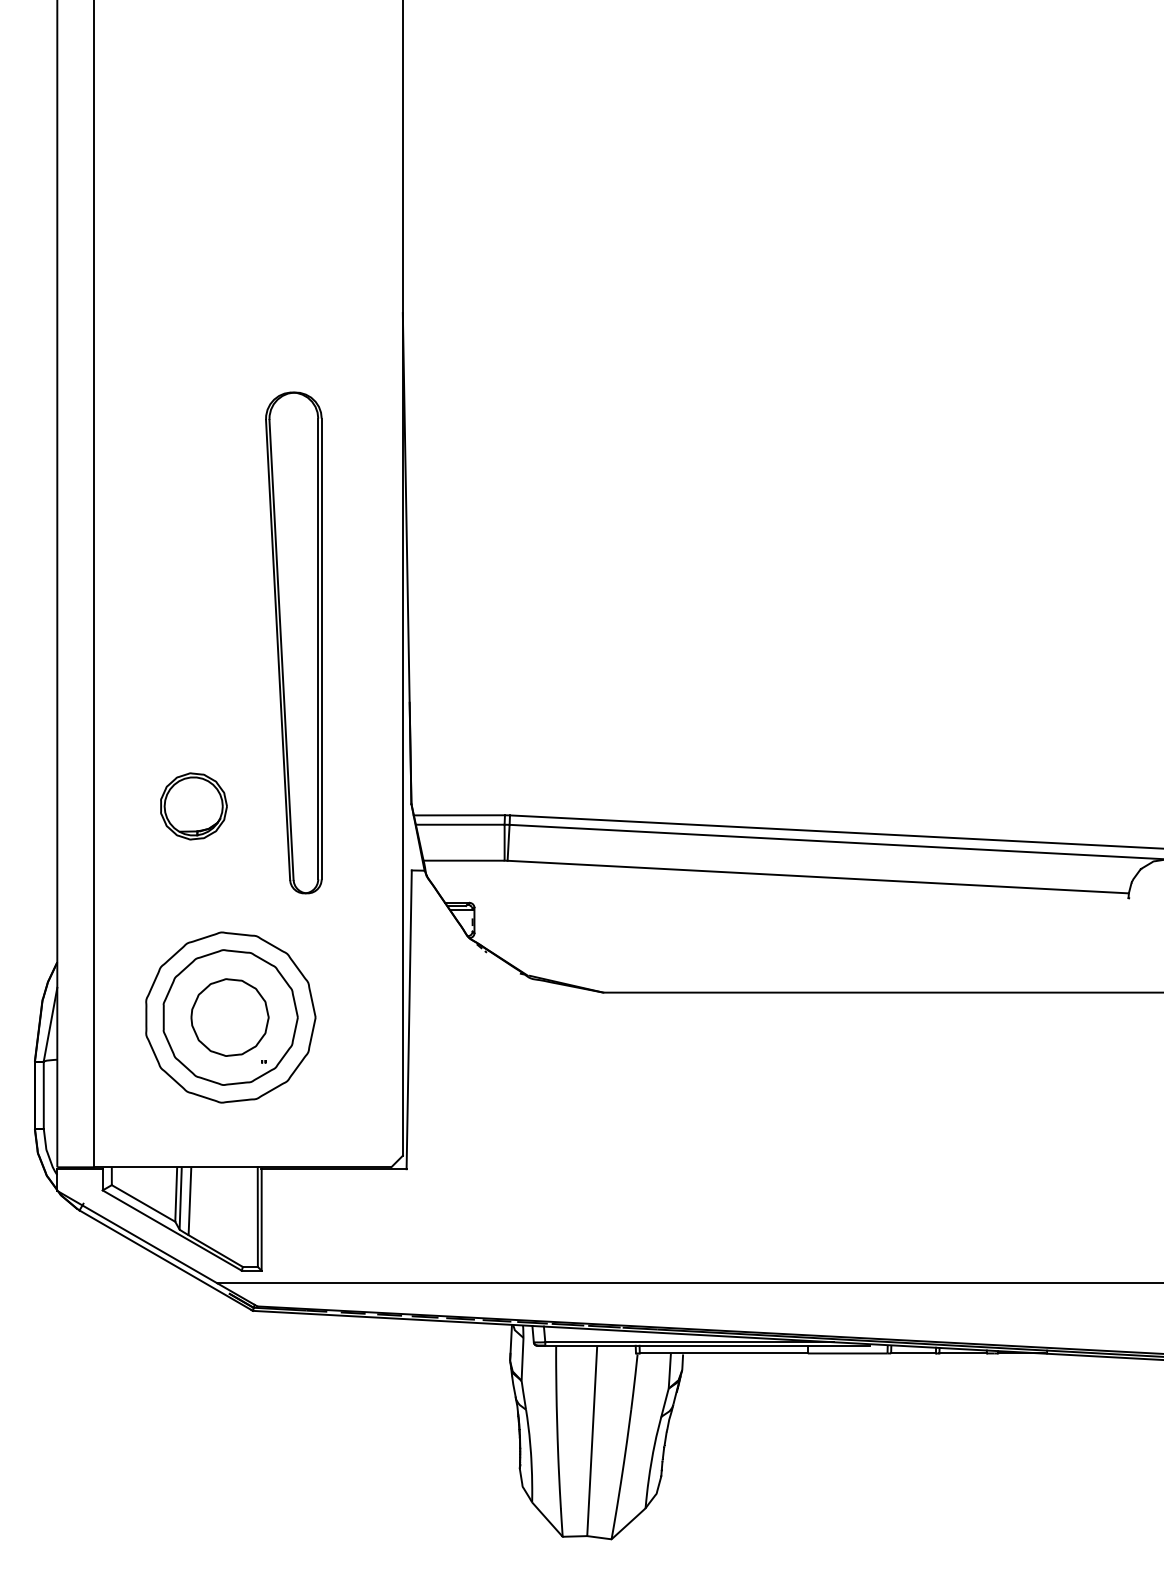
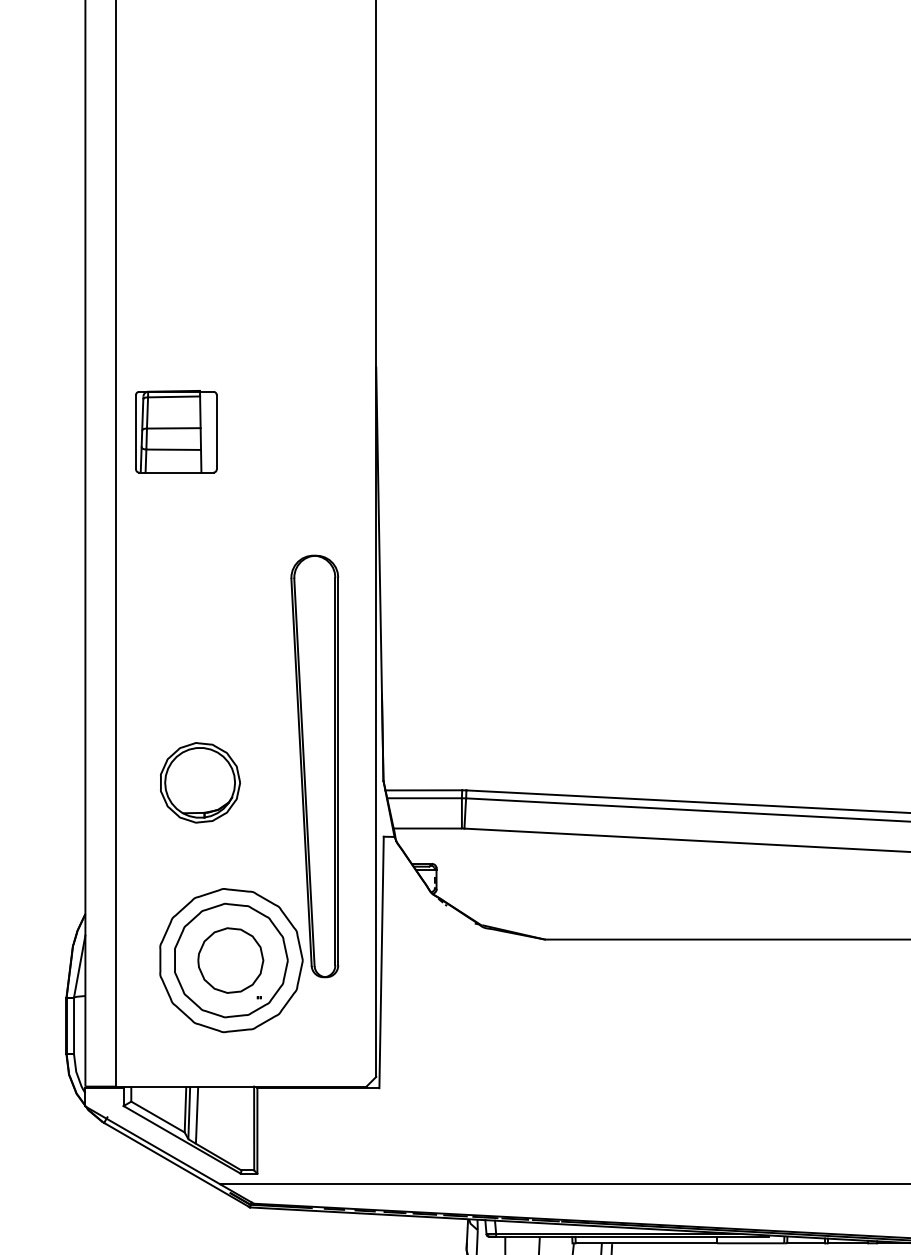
part: (165, 388) -> (176, 431), added
part: (293, 642) -> (314, 766), moved
part: (193, 806) -> (200, 782), size x1.43

